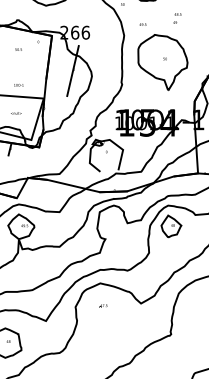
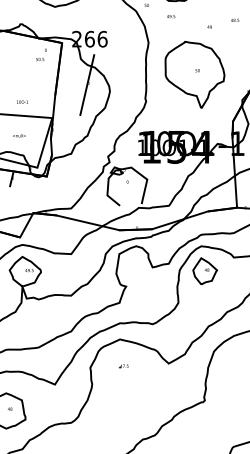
text: (178, 13) -> (235, 19), moved
text: (143, 24) -> (171, 16), moved
text: (18, 49) -> (40, 59), moved

